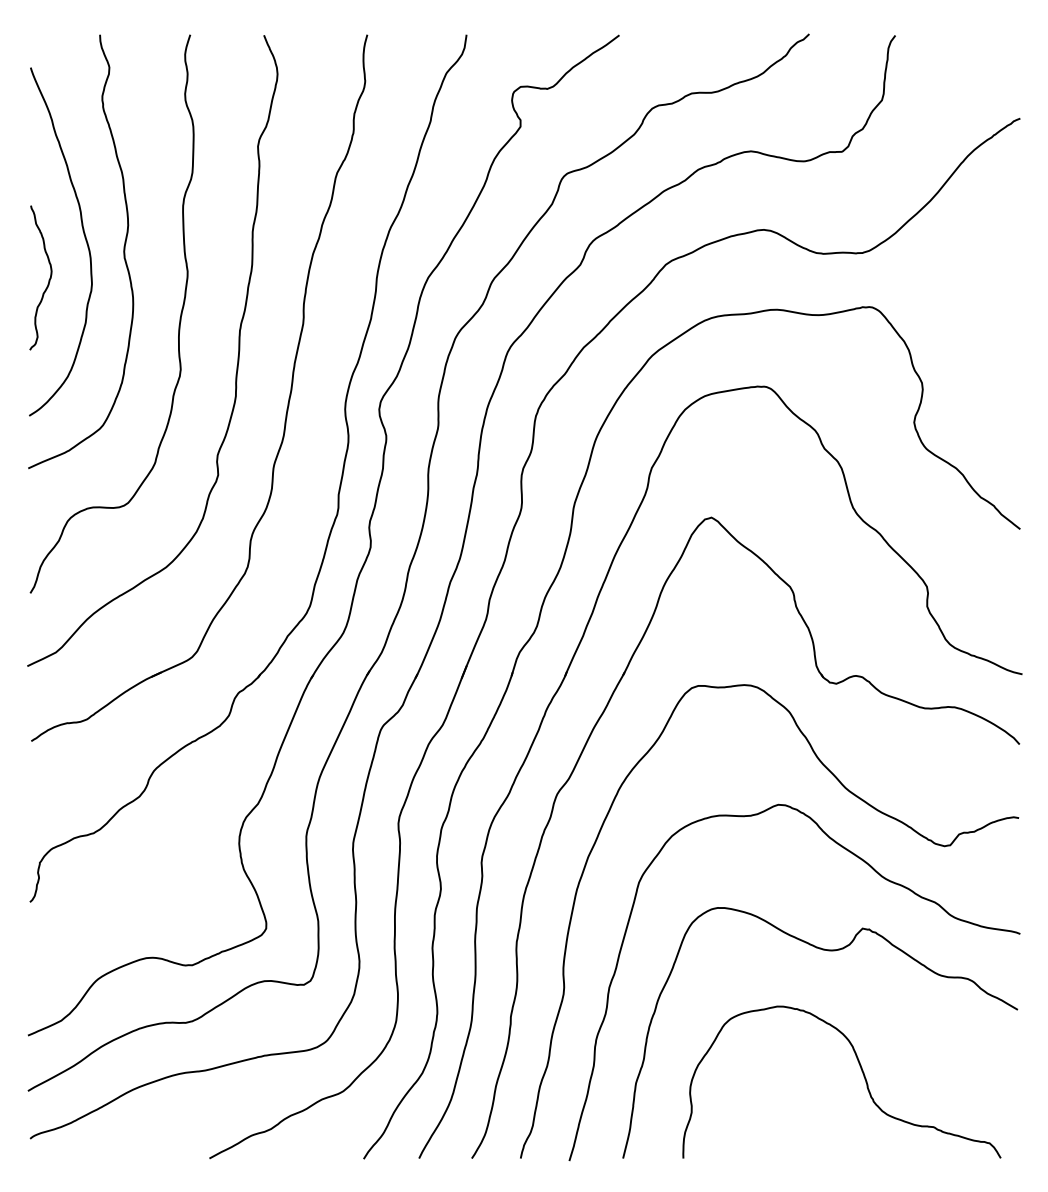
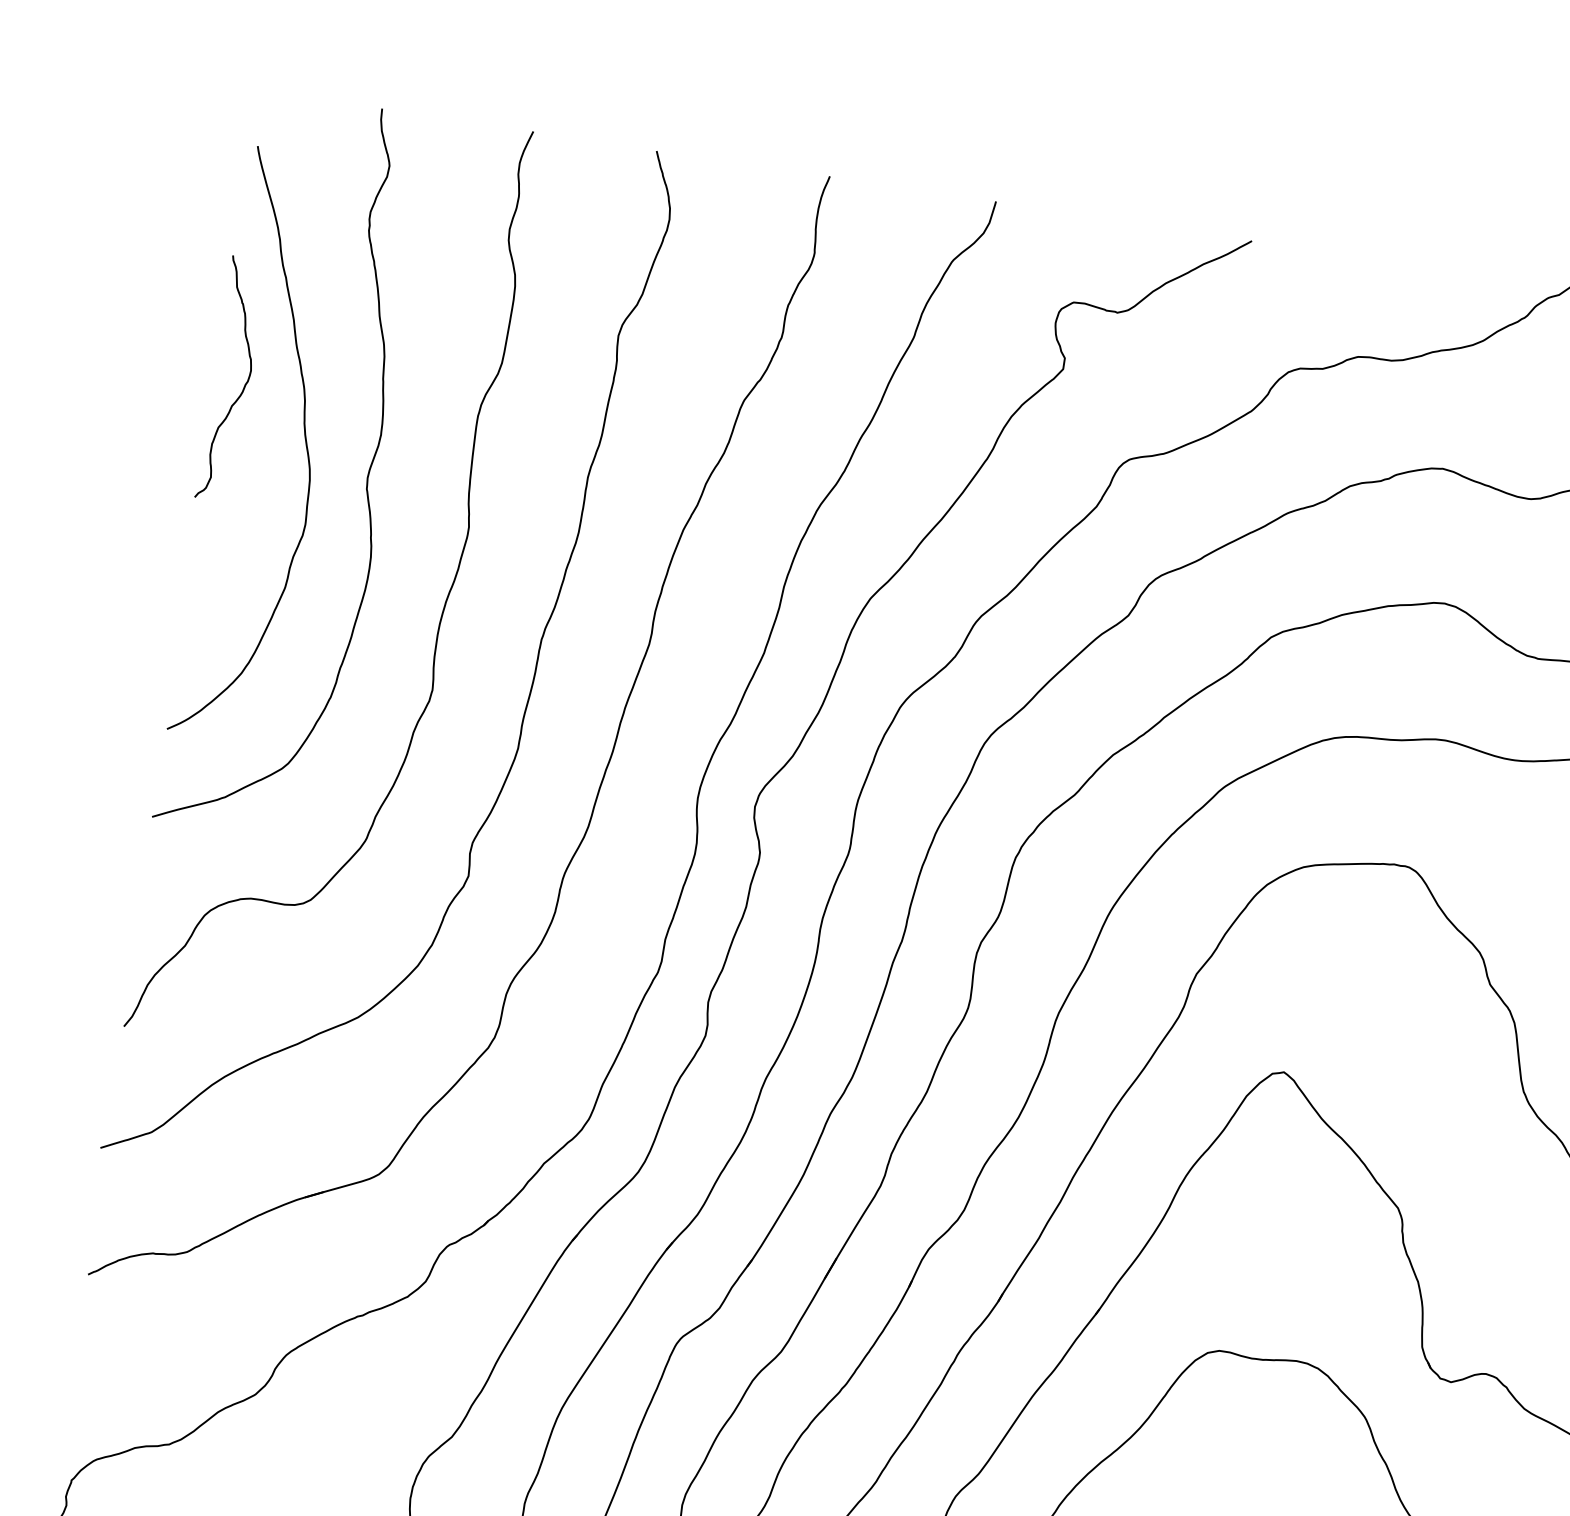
curve: (48, 279) -> (243, 383), moved

